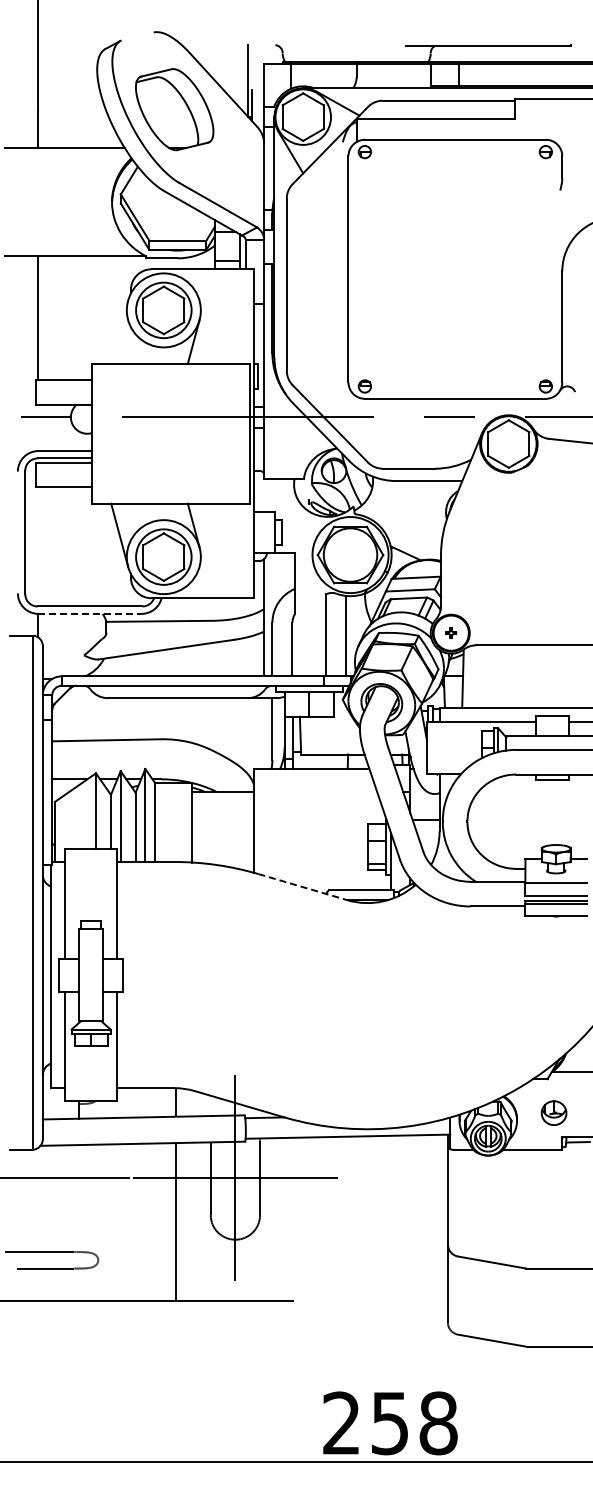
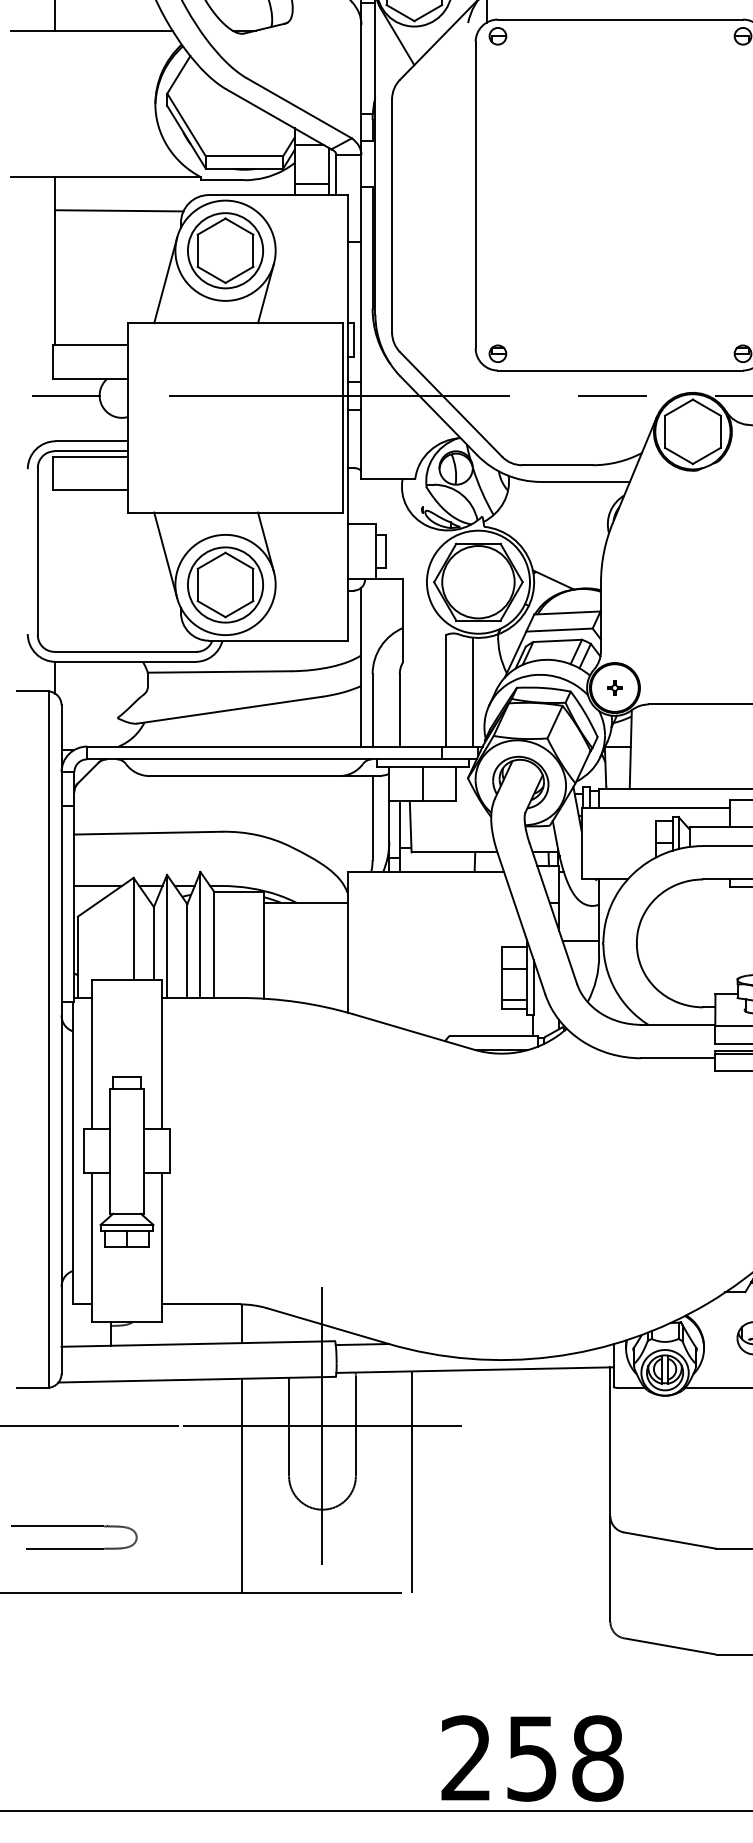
line: (85, 280) -> (119, 210), added
line: (119, 331) -> (165, 279), added
line: (90, 613) -> (126, 661), dashed -> solid
line: (303, 887) -> (414, 1032), dashed -> solid
line: (301, 1219) -> (412, 1482), added

